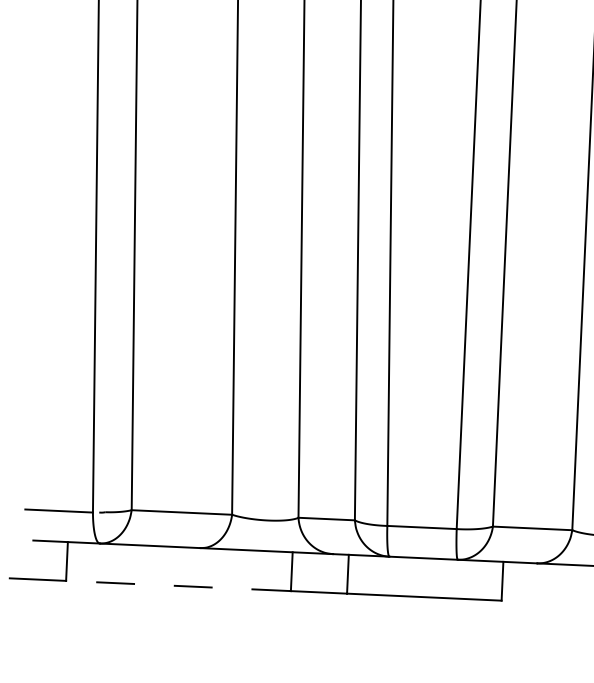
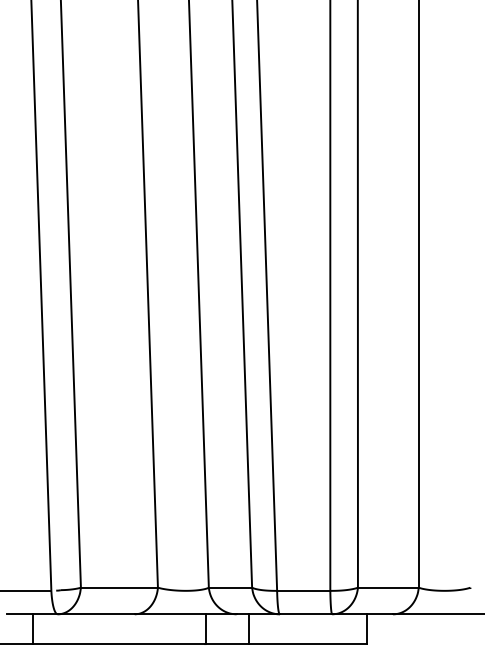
line: (178, 586) -> (119, 644), dashed -> solid

